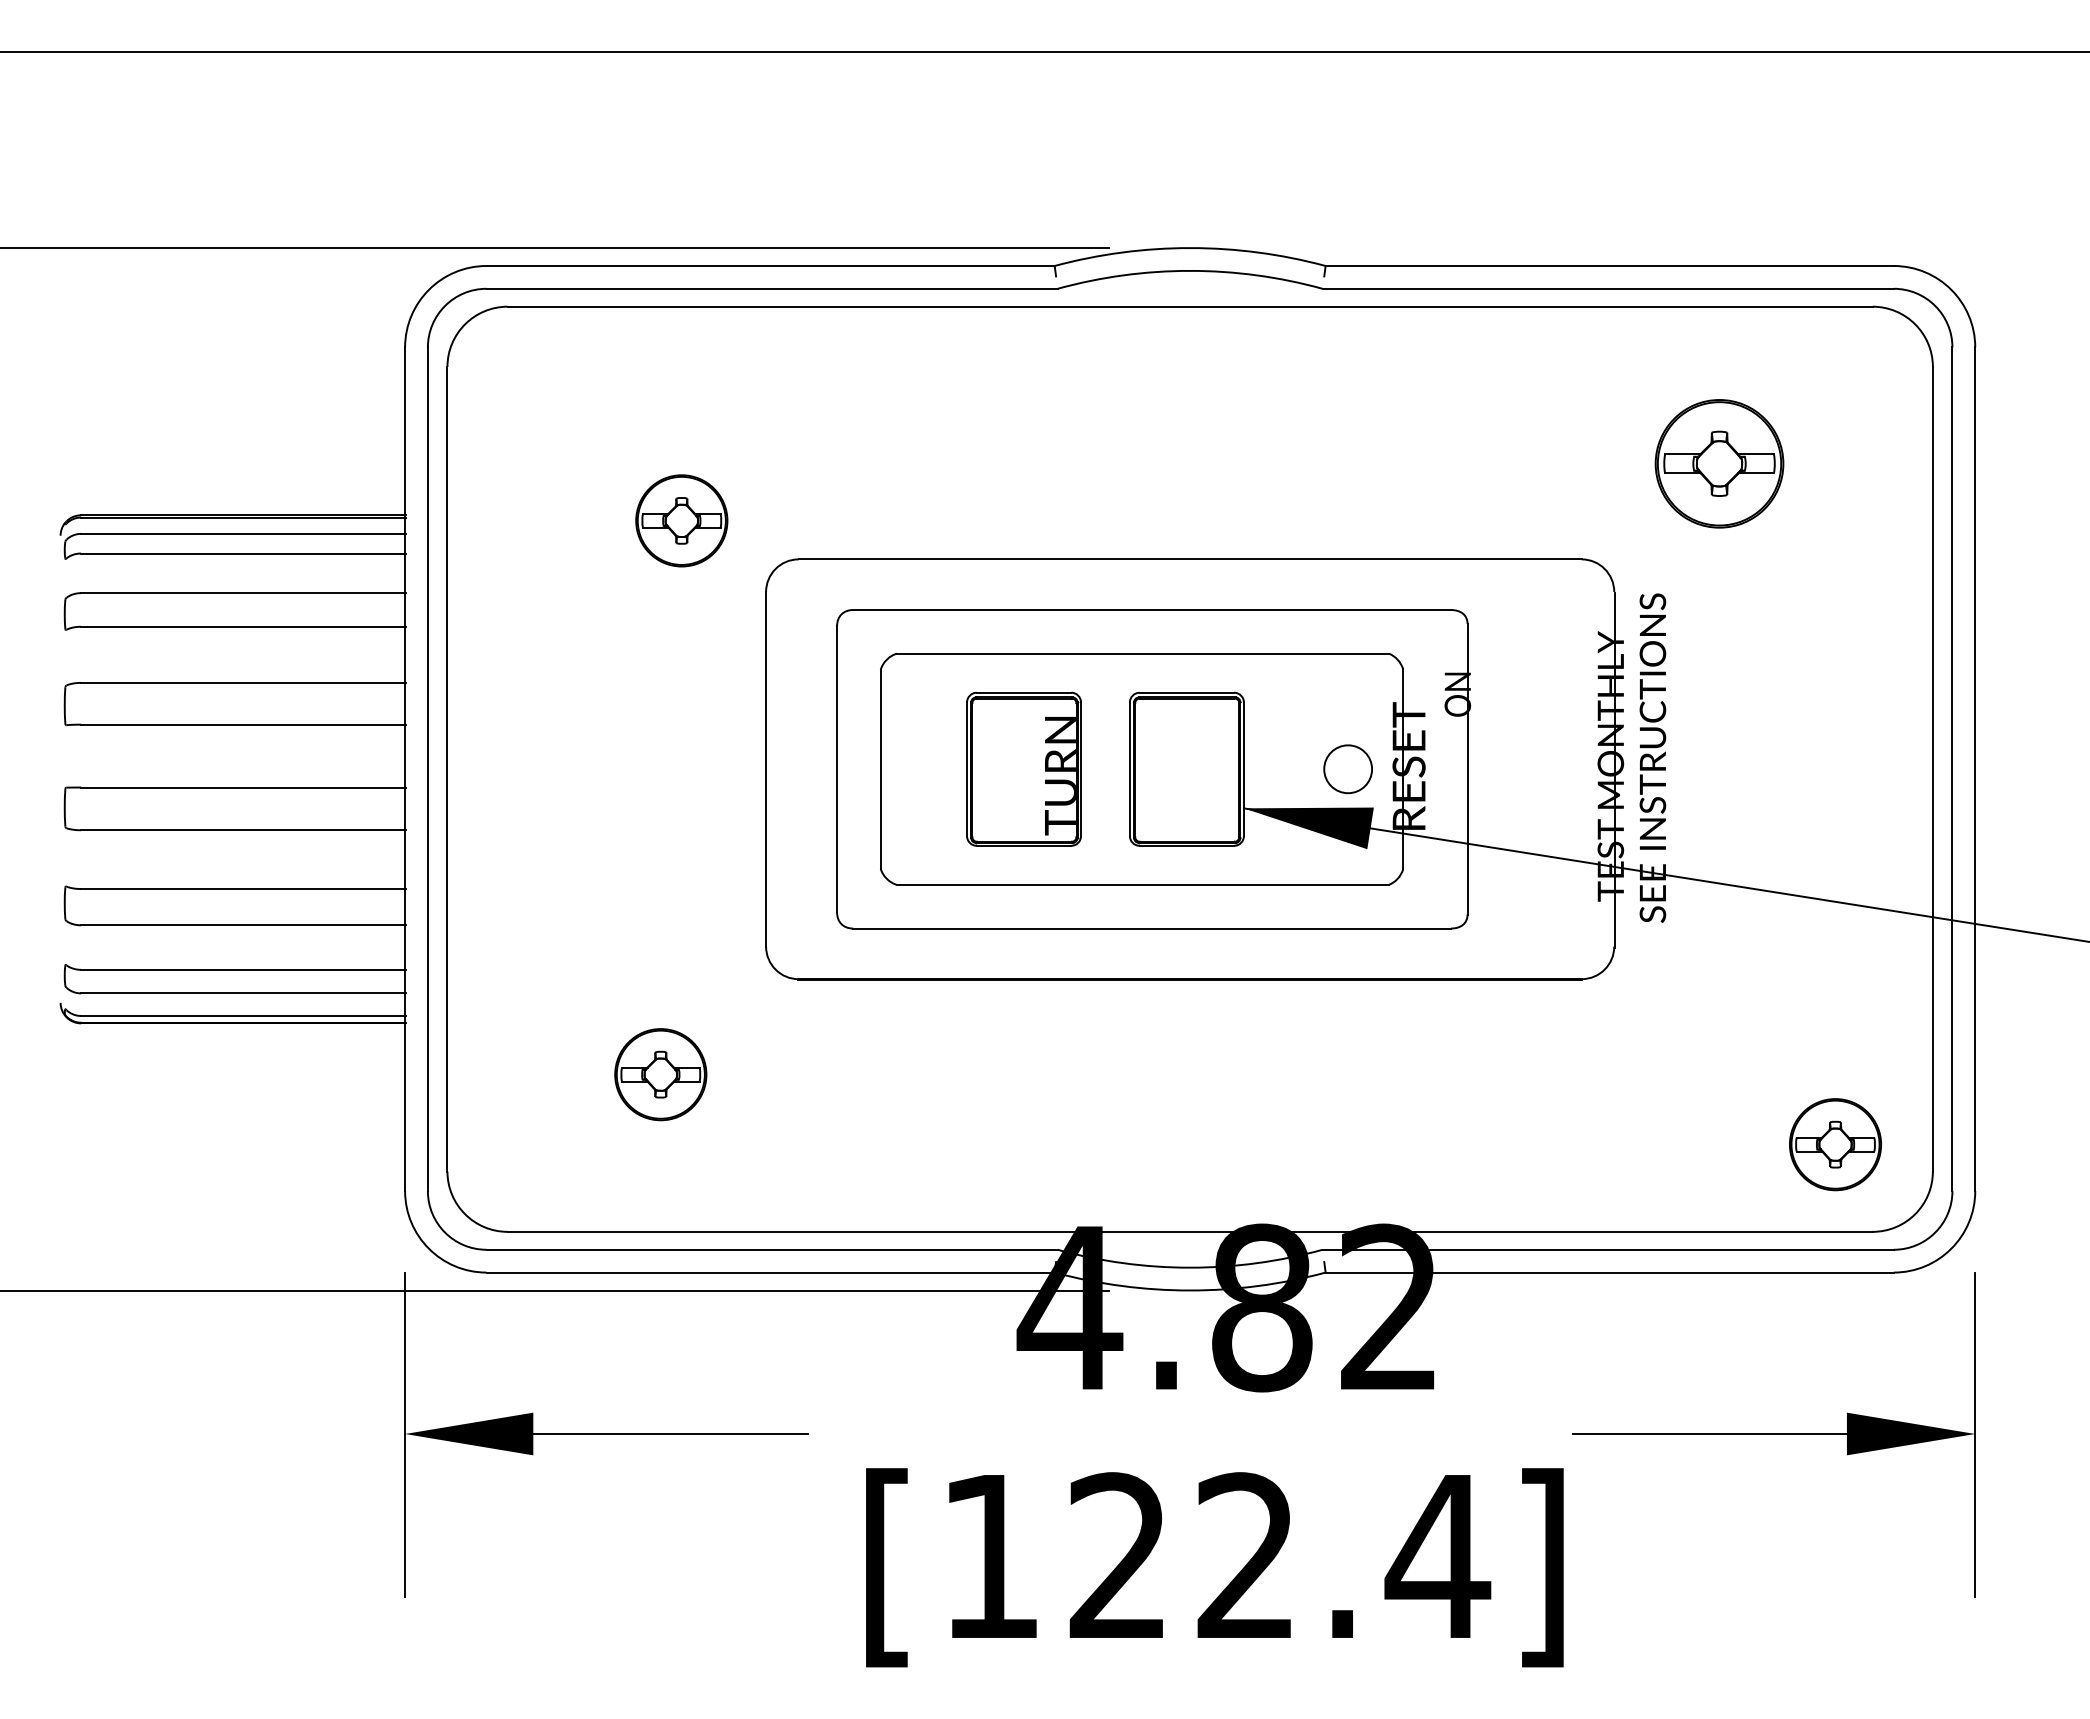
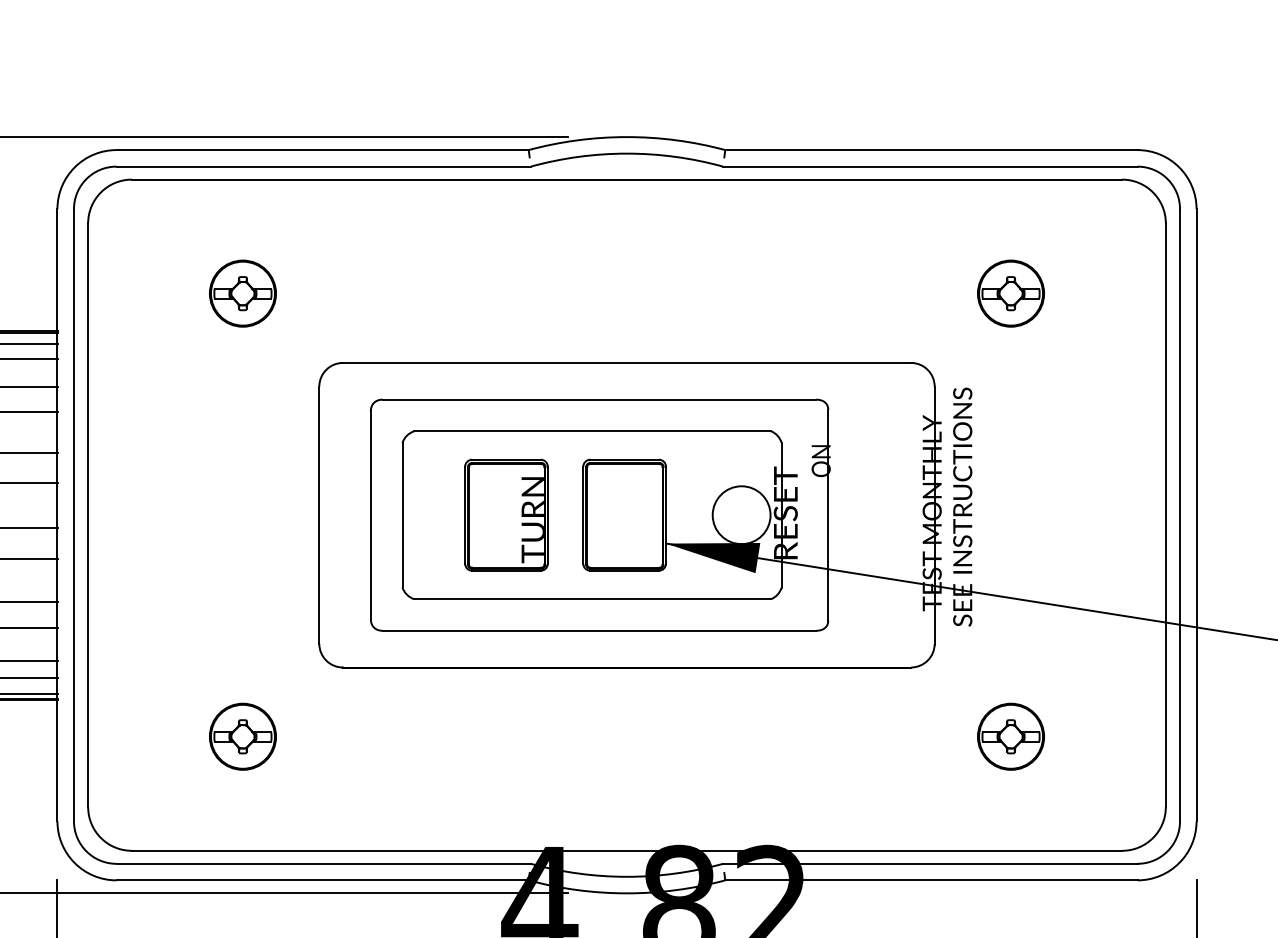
part: (1719, 463) -> (1011, 293), size x0.71
part: (681, 520) -> (242, 293), moved
circle: (1348, 769) -> (741, 515), size x1.67
part: (1835, 1144) -> (1011, 736), moved

